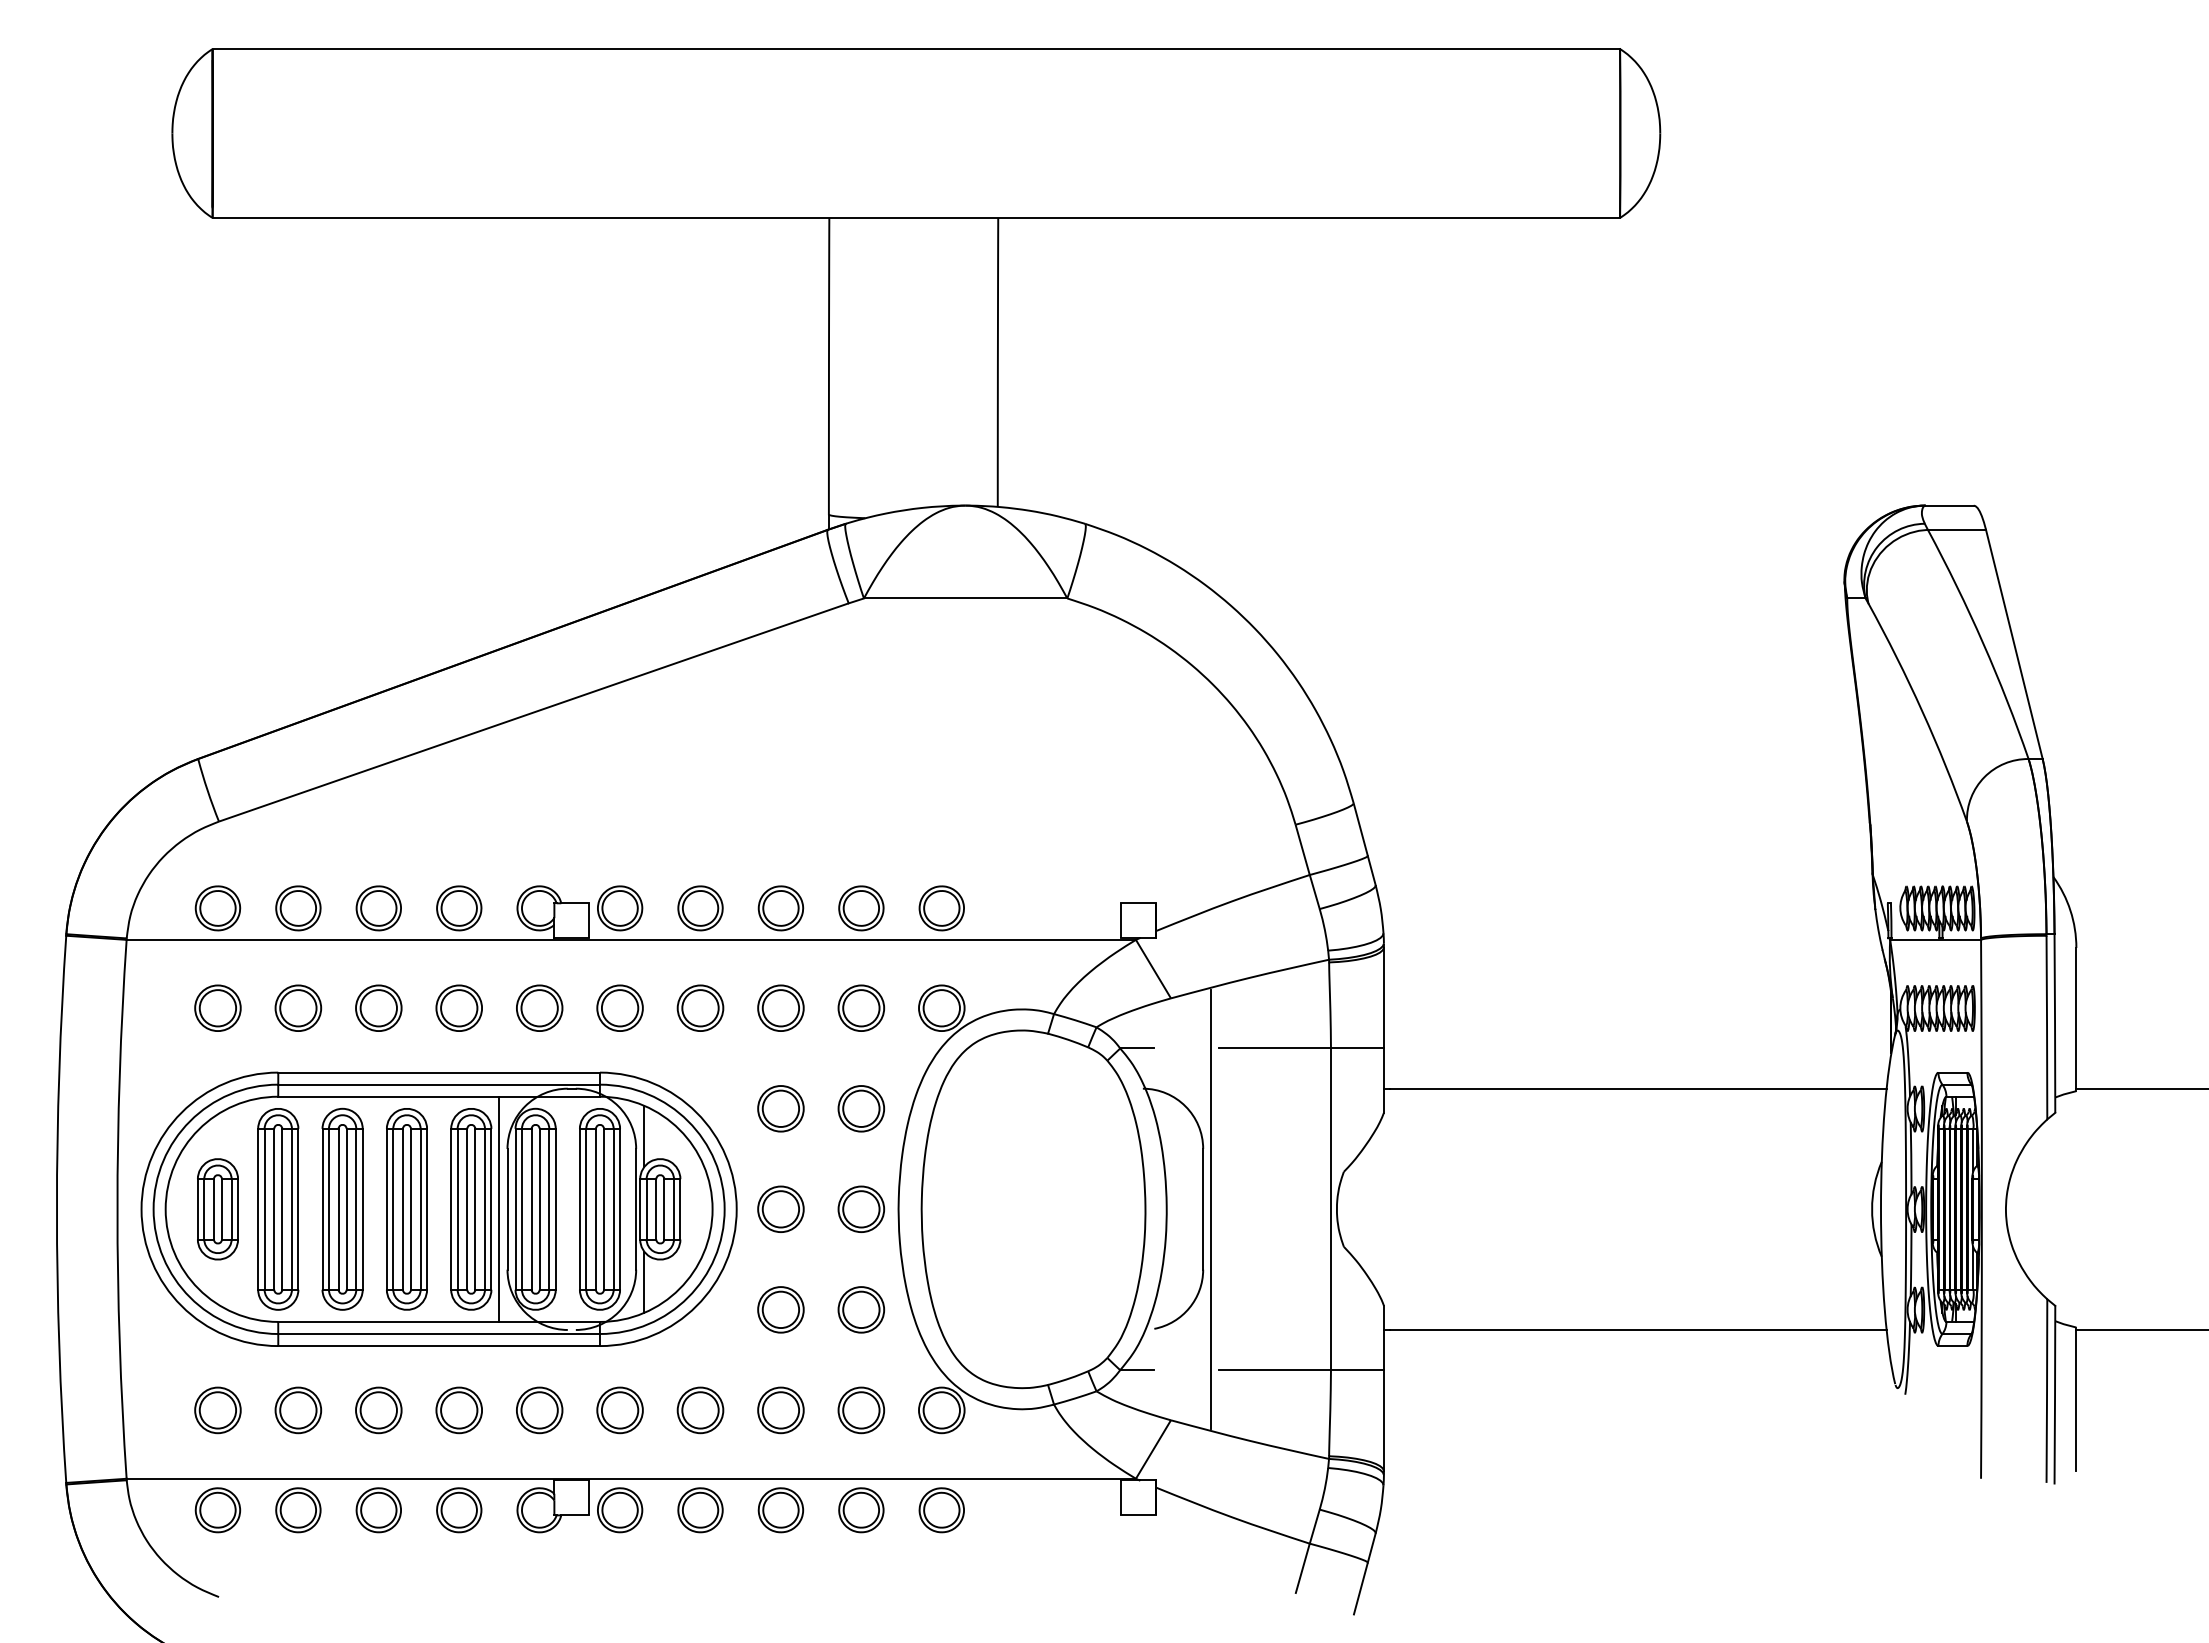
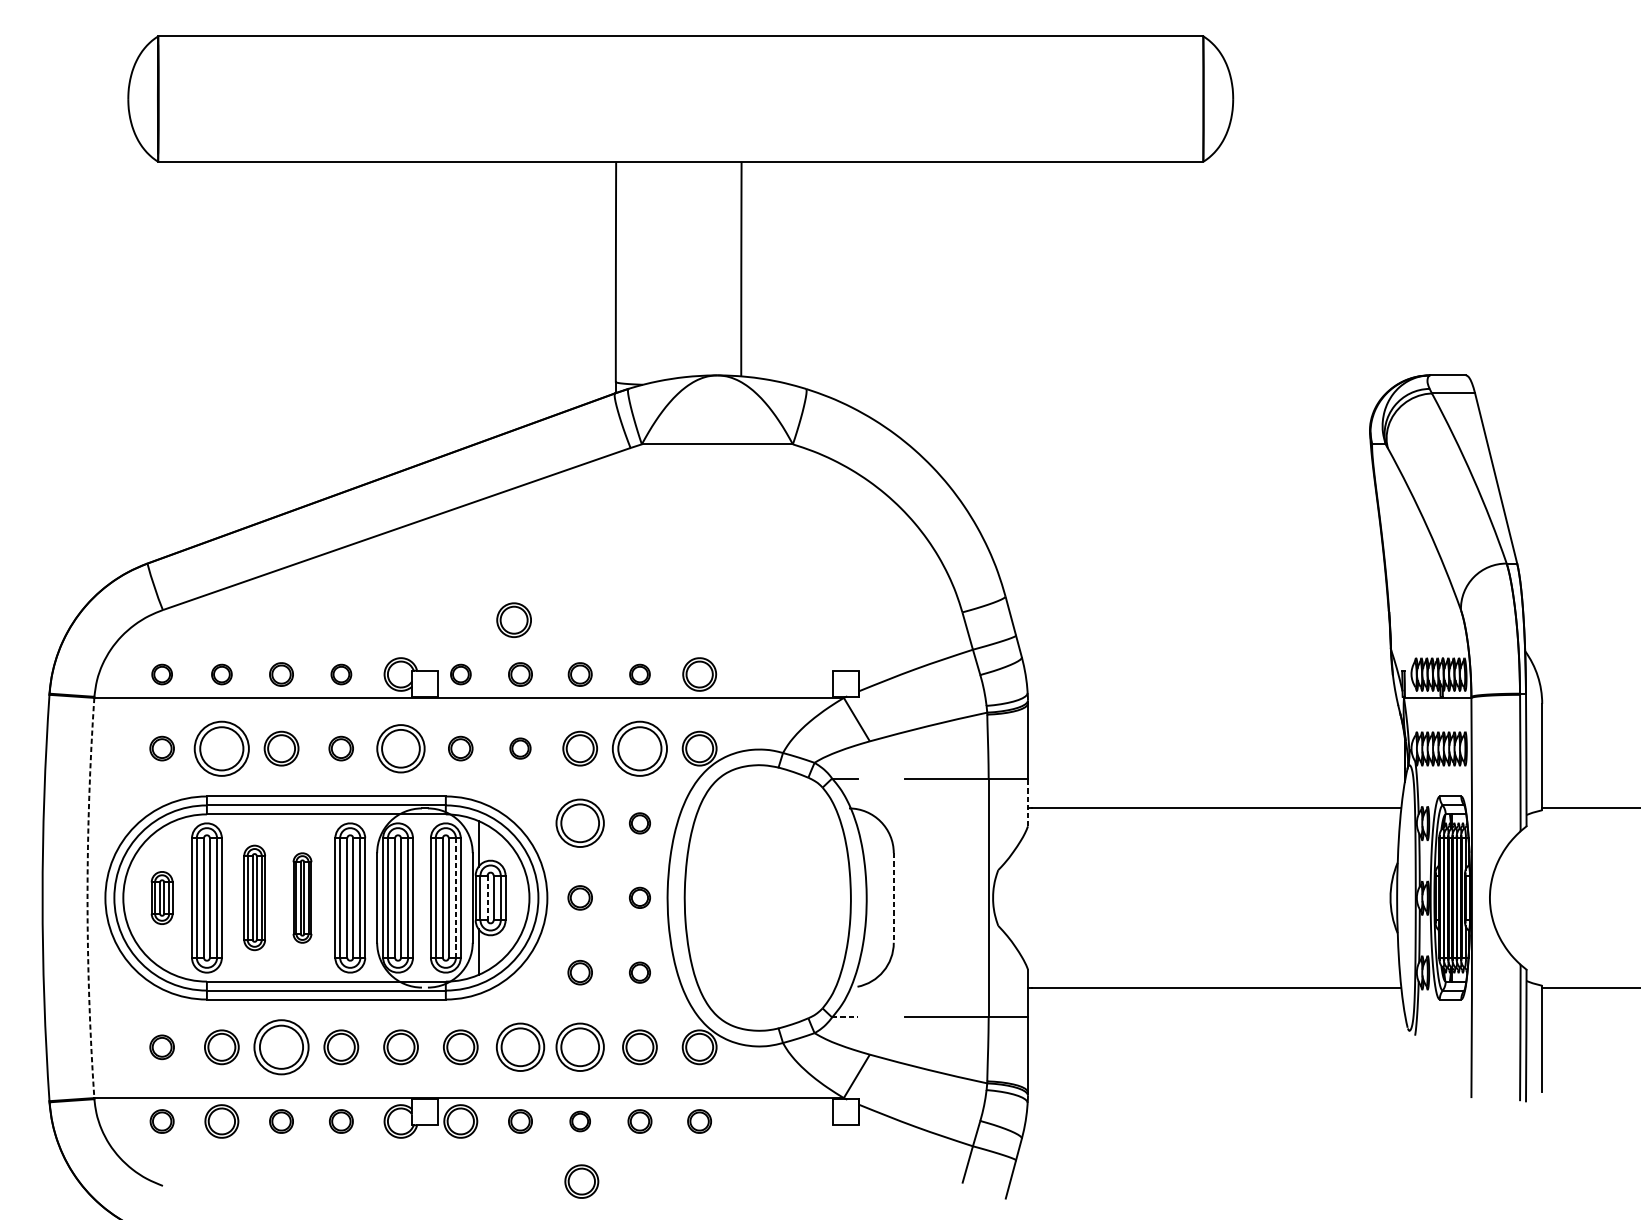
part: (691, 834) -> (513, 619), added
part: (217, 908) -> (161, 674), size x0.6
part: (298, 908) -> (221, 674), size x0.6
part: (378, 908) -> (281, 674), size x0.7
part: (459, 908) -> (341, 674), size x0.6
part: (620, 908) -> (461, 674), size x0.6
part: (700, 908) -> (520, 674), size x0.7
part: (780, 908) -> (579, 674), size x0.7
part: (861, 908) -> (640, 674), size x0.6
part: (217, 1007) -> (161, 748), size x0.7
part: (298, 1007) -> (221, 748), size x1.6
part: (458, 1007) -> (340, 748), size x0.7
part: (539, 1007) -> (400, 748), size x1.4
part: (619, 1007) -> (460, 748), size x0.7
part: (700, 1007) -> (520, 748), size x0.6
part: (861, 1007) -> (640, 748), size x1.6
line: (1383, 1080) -> (1027, 802), solid -> dashed
part: (780, 1108) -> (579, 823), size x1.4
part: (861, 1108) -> (640, 823), size x0.6
part: (342, 1208) -> (254, 897), size x0.7
line: (499, 1208) -> (371, 897), removed
part: (780, 1208) -> (579, 897), size x0.7
part: (861, 1208) -> (640, 897), size x0.6
line: (1211, 1208) -> (899, 897), removed
arc: (117, 1209) -> (87, 898), solid -> dashed
part: (217, 1209) -> (161, 898), size x0.7
part: (406, 1209) -> (302, 898), size x0.6
line: (613, 1209) -> (455, 898), solid -> dashed
line: (656, 1209) -> (487, 898), solid -> dashed
line: (1203, 1209) -> (894, 898), solid -> dashed
part: (780, 1309) -> (579, 972), size x0.7
part: (861, 1309) -> (640, 972), size x0.6
line: (1137, 1370) -> (845, 1017), solid -> dashed
part: (217, 1410) -> (161, 1047), size x0.7
part: (378, 1410) -> (281, 1047), size x1.6
part: (700, 1410) -> (520, 1047), size x1.4
part: (780, 1410) -> (579, 1047), size x1.4
part: (217, 1510) -> (161, 1121), size x0.7
part: (378, 1510) -> (281, 1121), size x0.7
part: (459, 1510) -> (341, 1121), size x0.7
part: (700, 1510) -> (520, 1121), size x0.7
part: (780, 1510) -> (579, 1121), size x0.6
part: (861, 1510) -> (640, 1121), size x0.7
part: (941, 1510) -> (699, 1121), size x0.7
part: (783, 1591) -> (582, 1181), added

